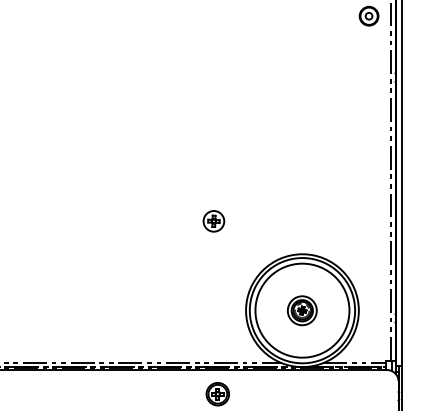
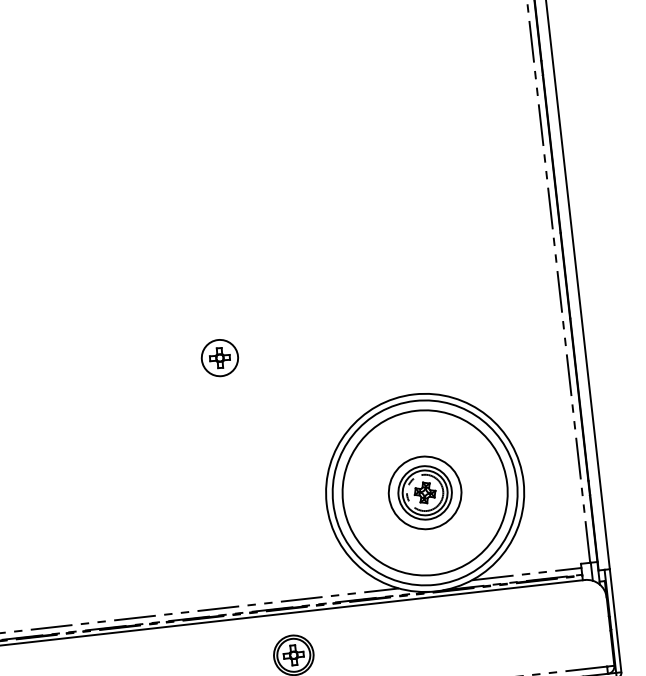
part: (213, 221) -> (219, 358), moved
part: (301, 310) -> (423, 492), size x1.43

